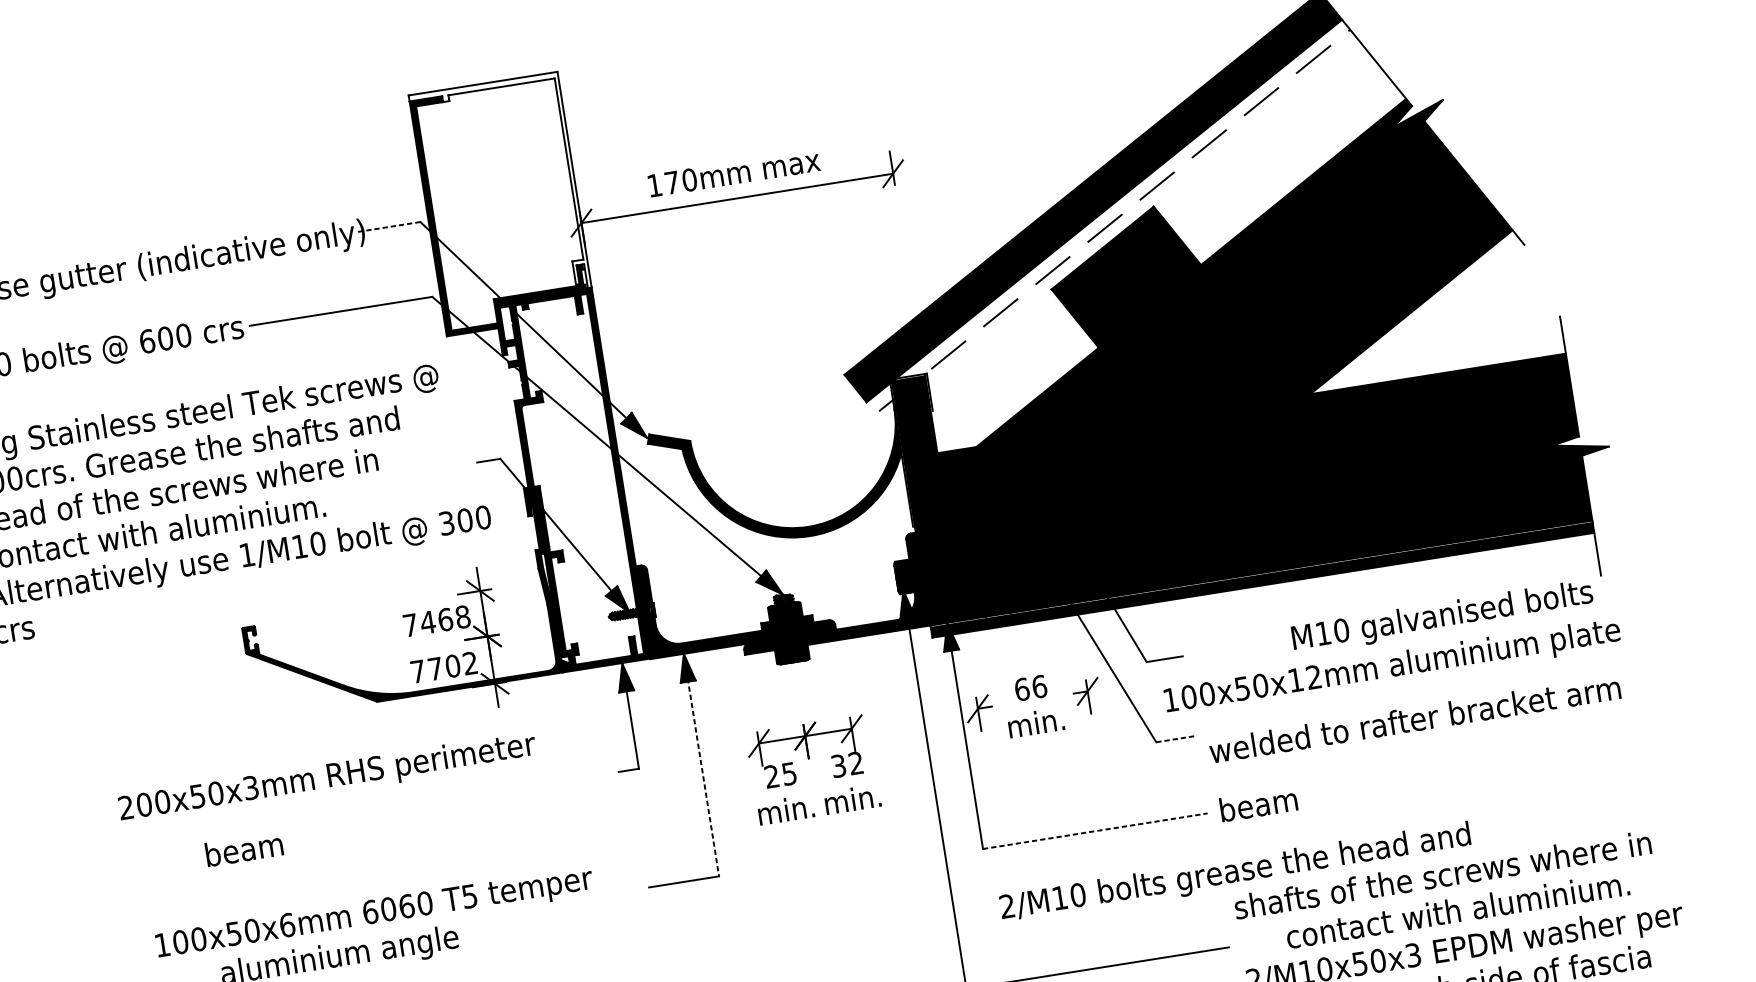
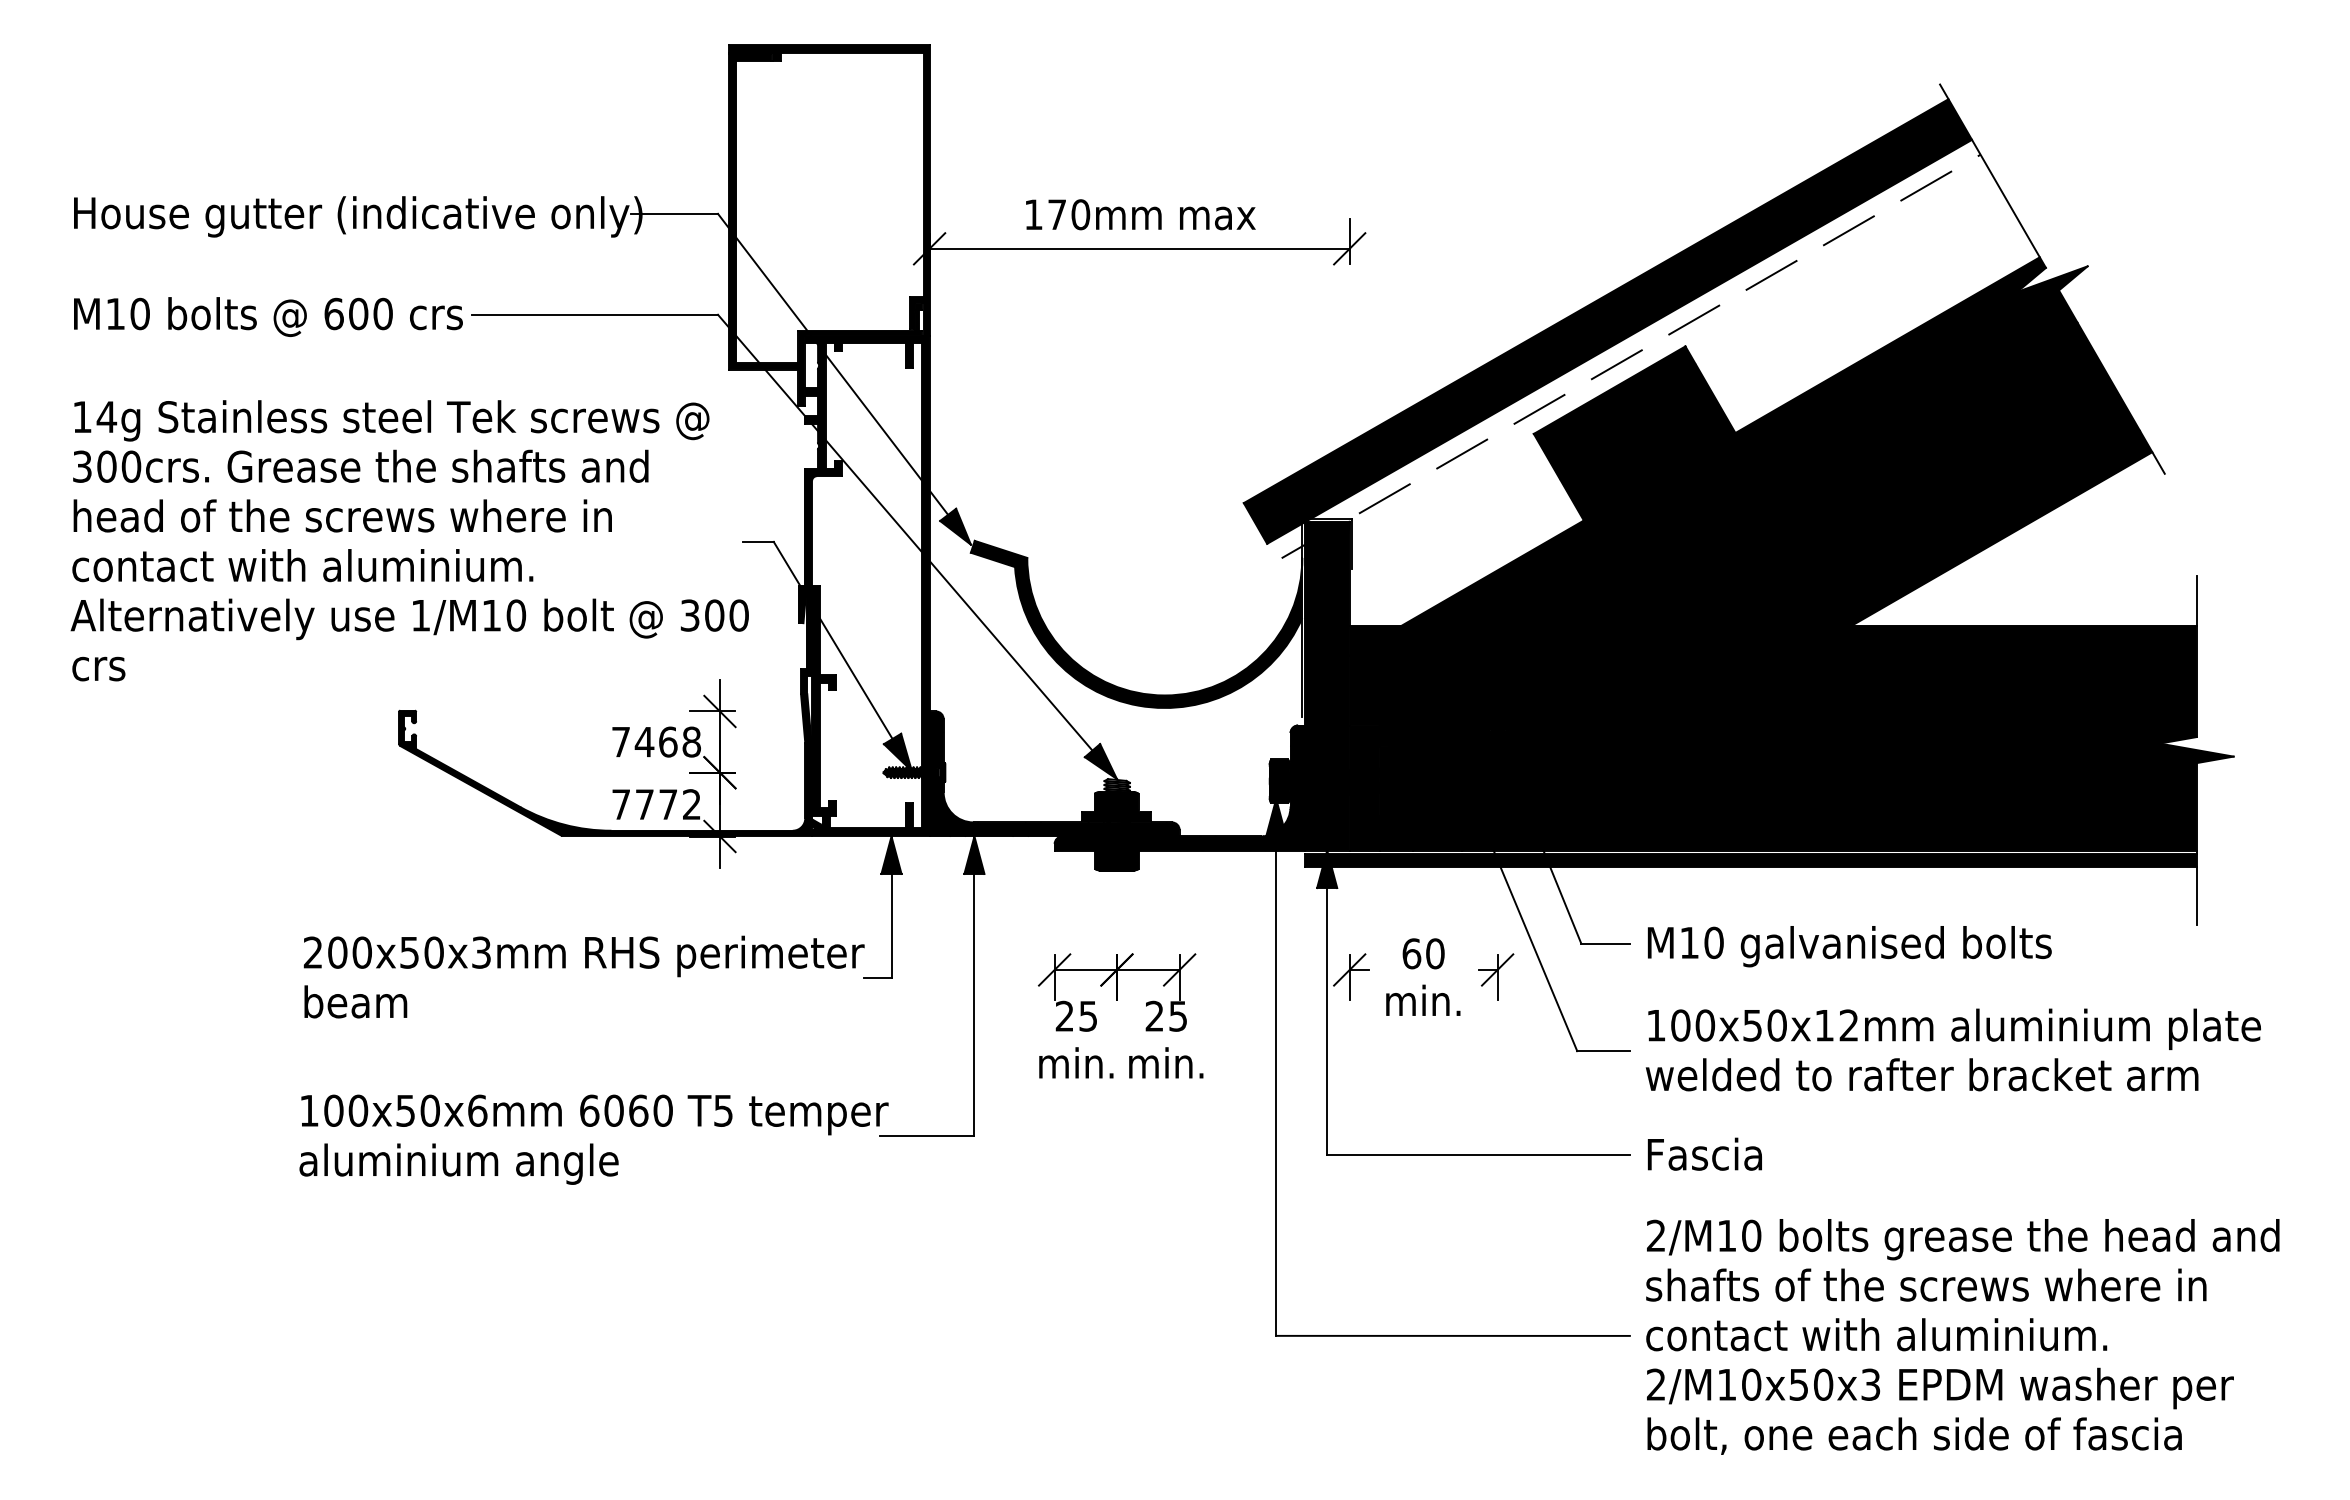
fill: (499, 190) -> (828, 189), added
line: (388, 226) -> (674, 213), dashed -> solid
text: (1442, 617) -> (1849, 946), moved
text: (453, 666) -> (668, 804), 7702 -> 7772
text: (1392, 667) -> (1954, 1029), moved
text: (1039, 686) -> (1435, 953), 66 -> 60
line: (1176, 739) -> (1604, 1051), dashed -> solid
text: (846, 764) -> (1165, 1015), 32 -> 25
line: (701, 765) -> (974, 986), dashed -> solid
text: (327, 778) -> (583, 956), moved
text: (1262, 803) -> (1704, 1153), beam -> Fascia
line: (1096, 831) -> (1479, 1155), dashed -> solid
text: (1235, 872) -> (1963, 1239), moved
text: (1457, 910) -> (1876, 1334), moved
text: (374, 914) -> (594, 1114), moved

